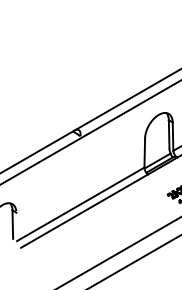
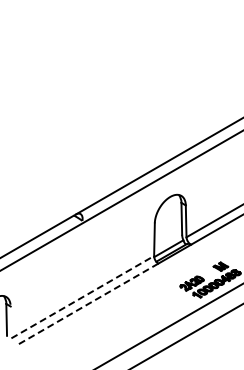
line: (81, 203) -> (83, 296), solid -> dashed
line: (84, 211) -> (86, 305), solid -> dashed

